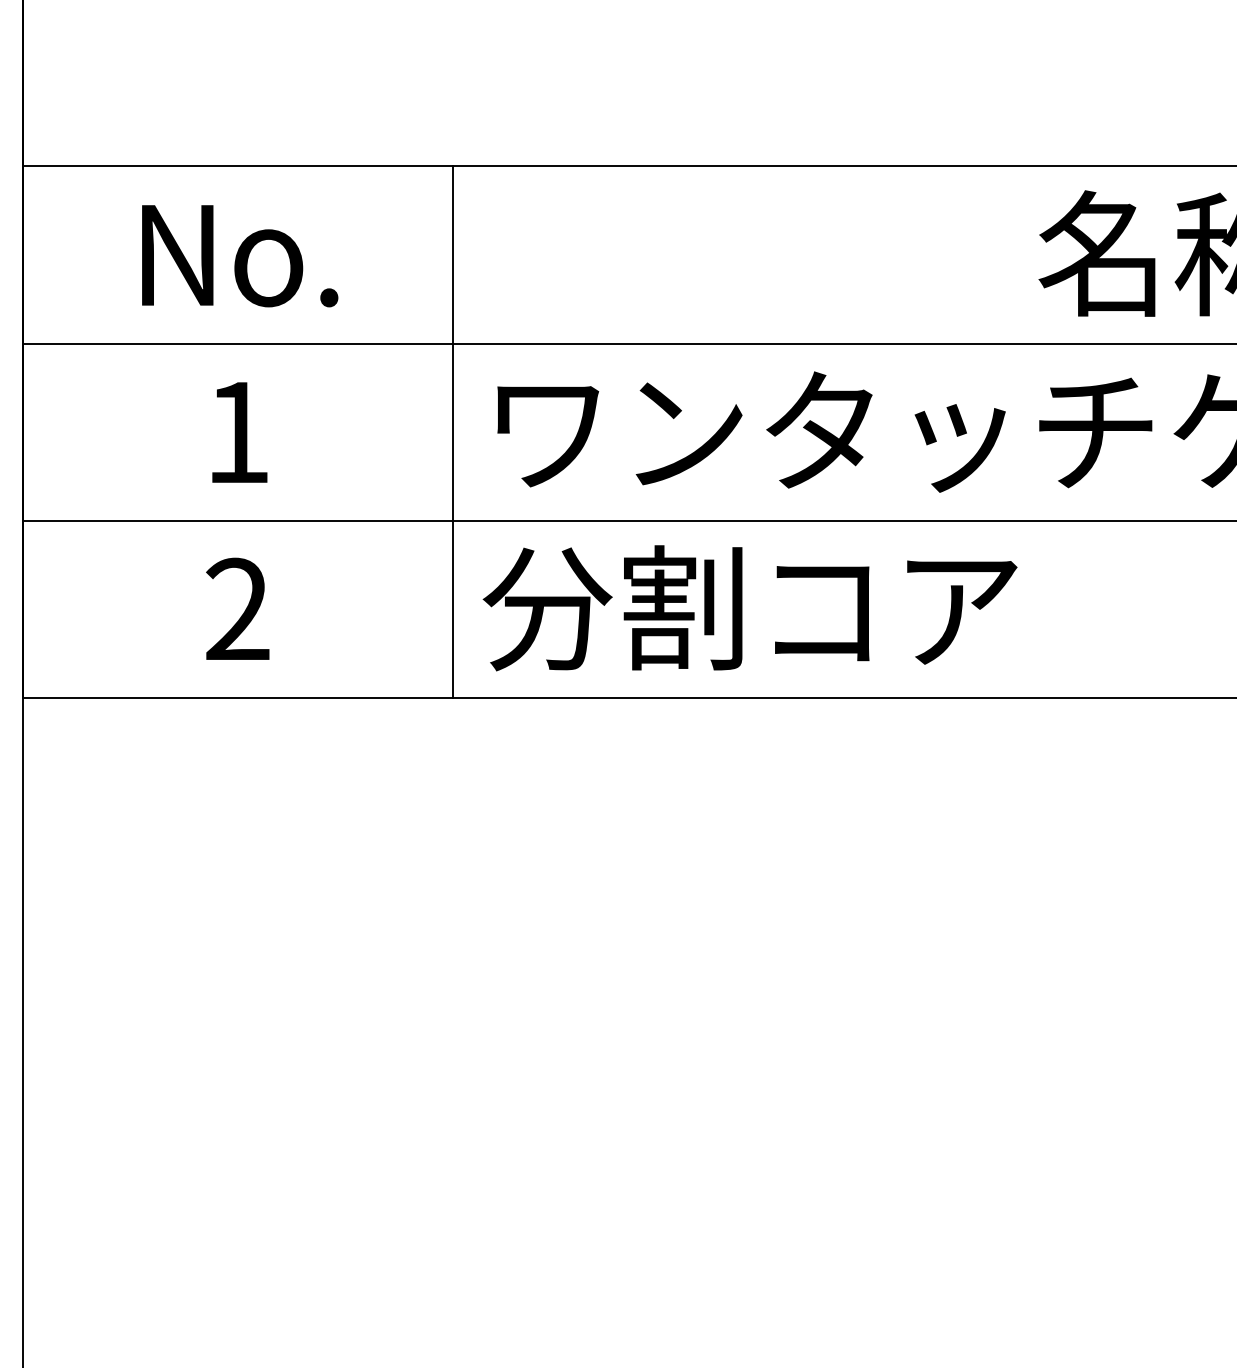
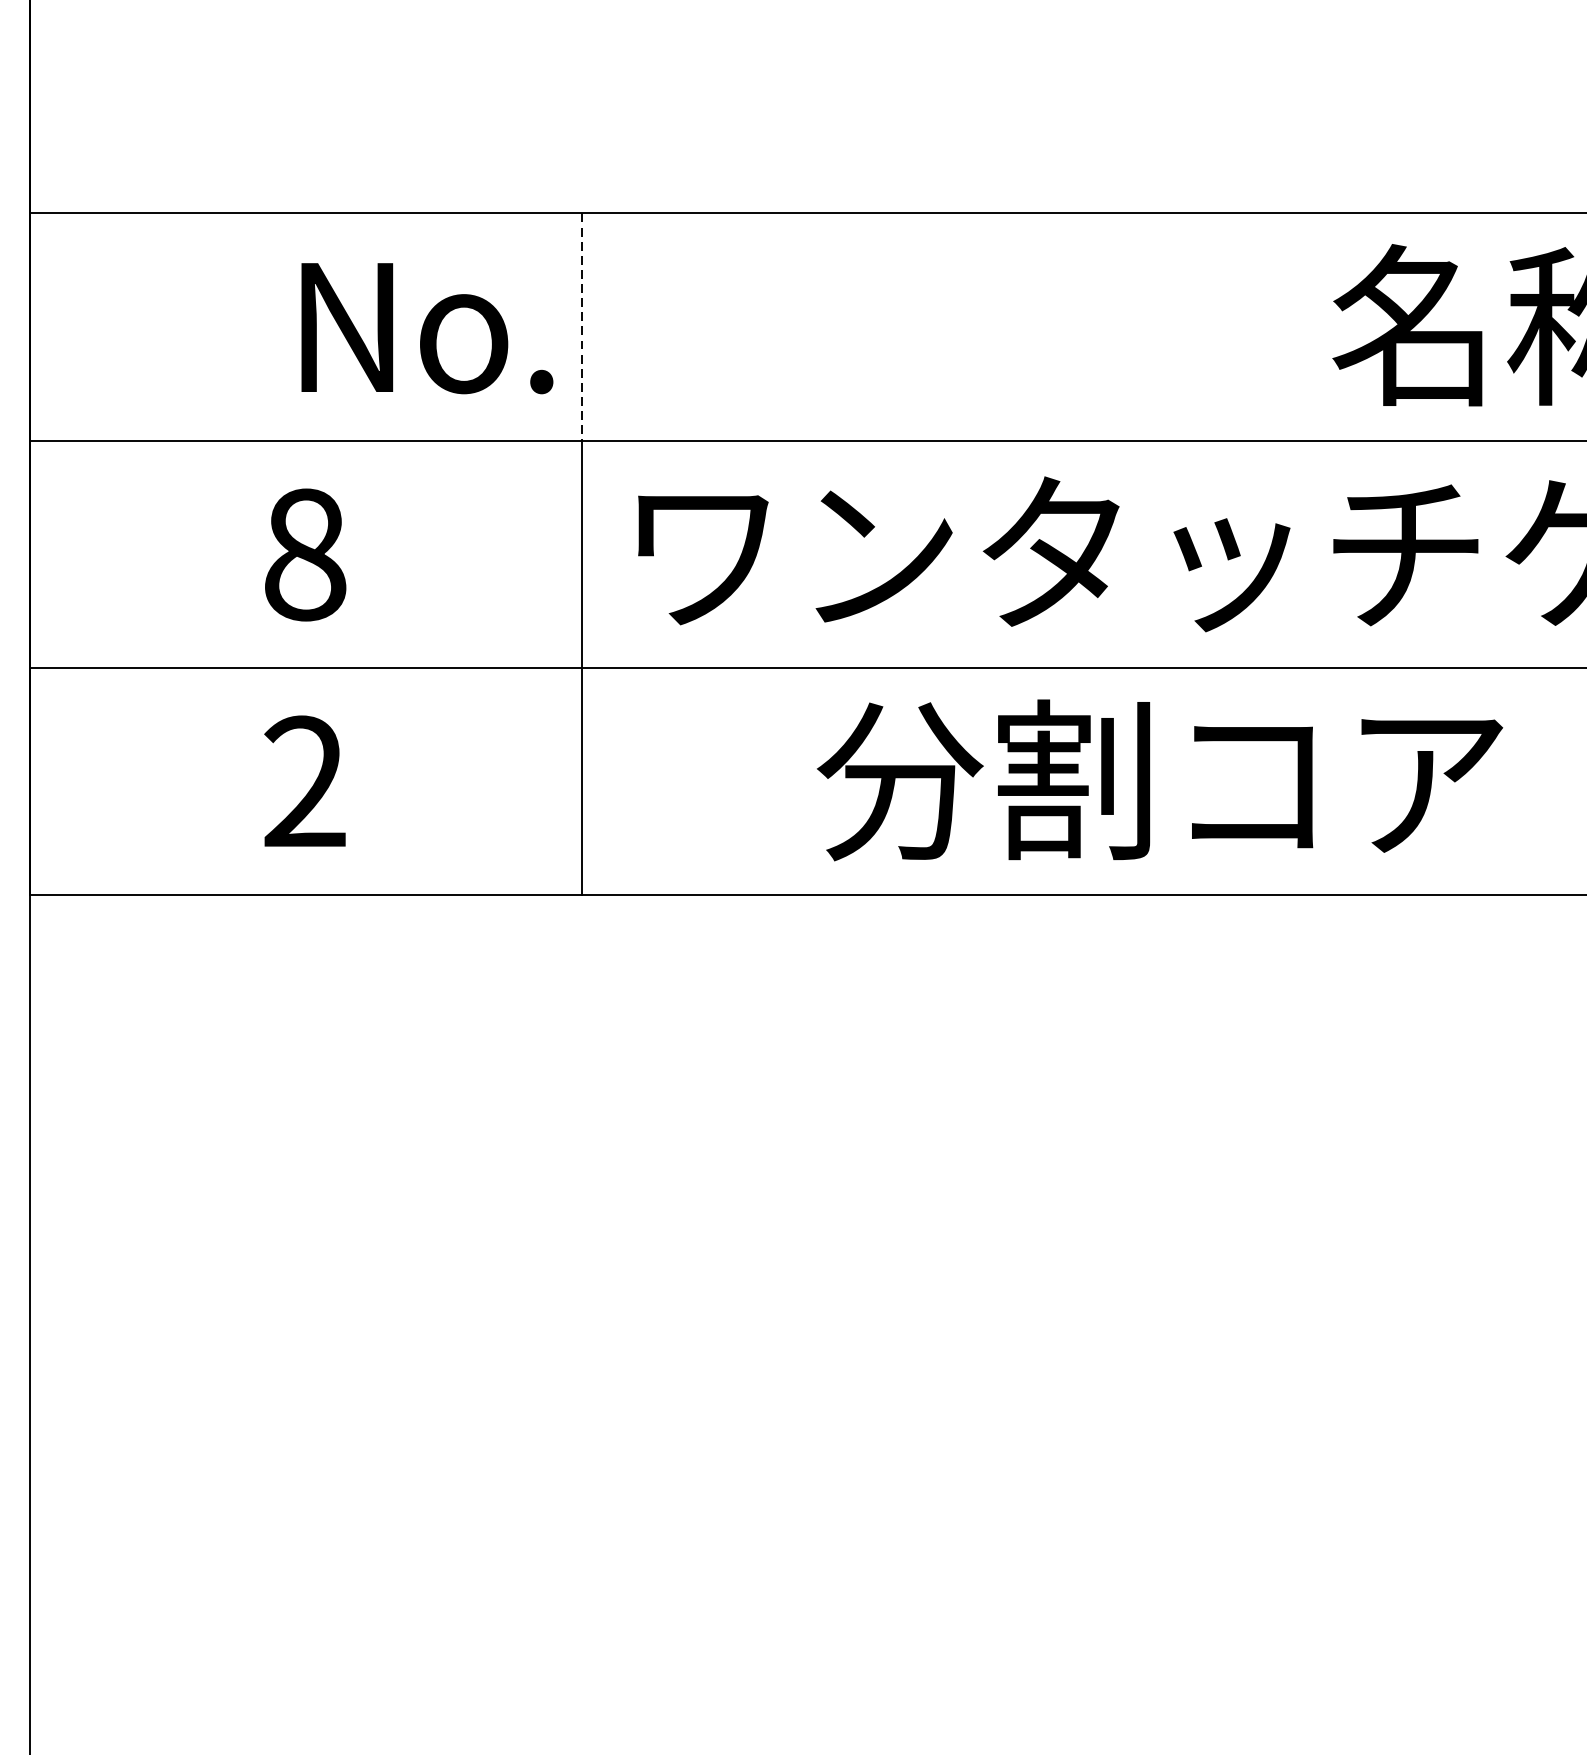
line: (453, 255) -> (581, 327), solid -> dashed
text: (240, 256) -> (427, 328), moved
text: (237, 432) -> (304, 554), 1 -> 8
text: (749, 608) -> (1159, 780), moved

